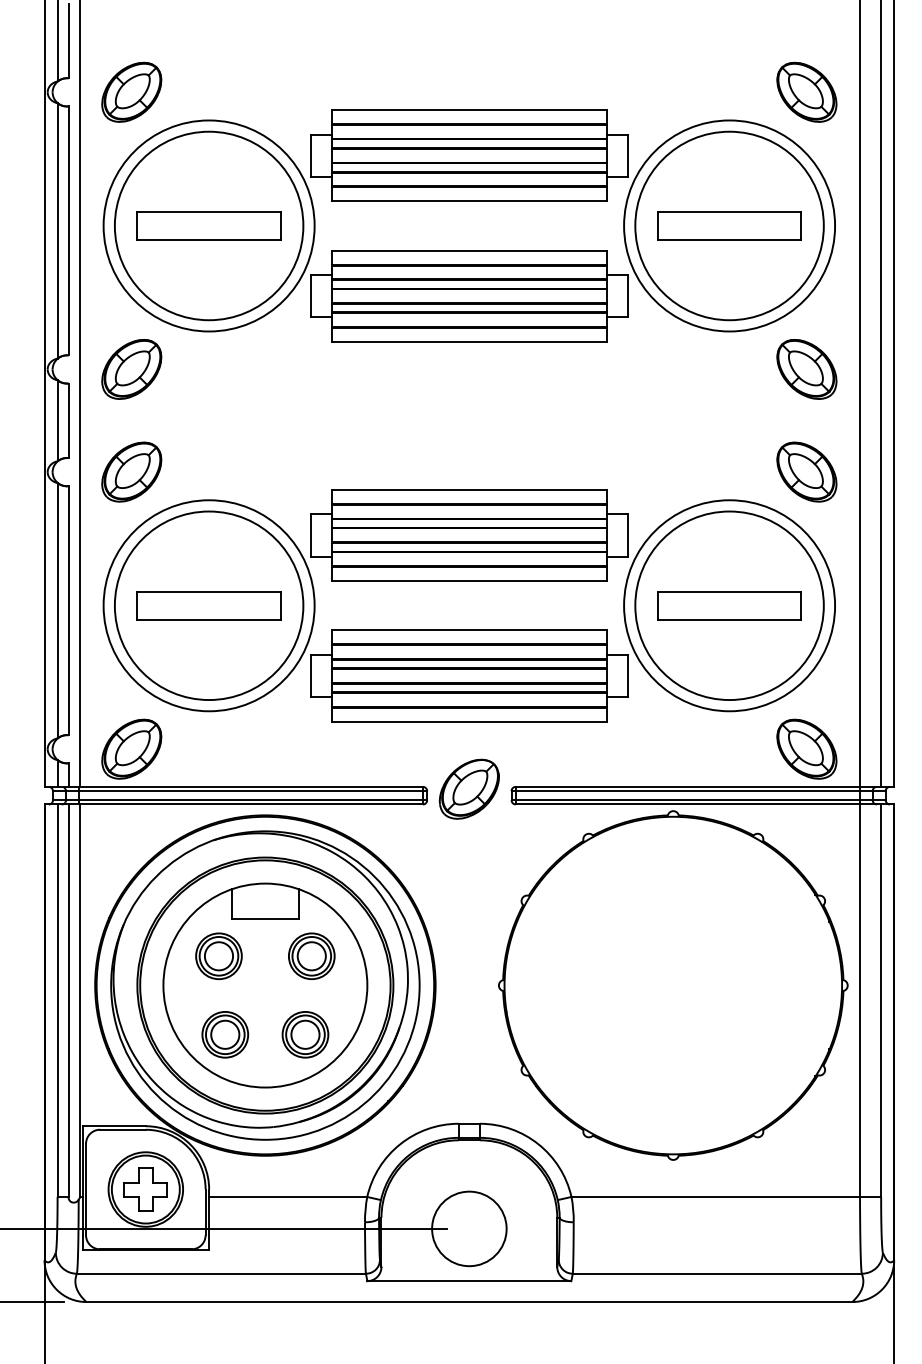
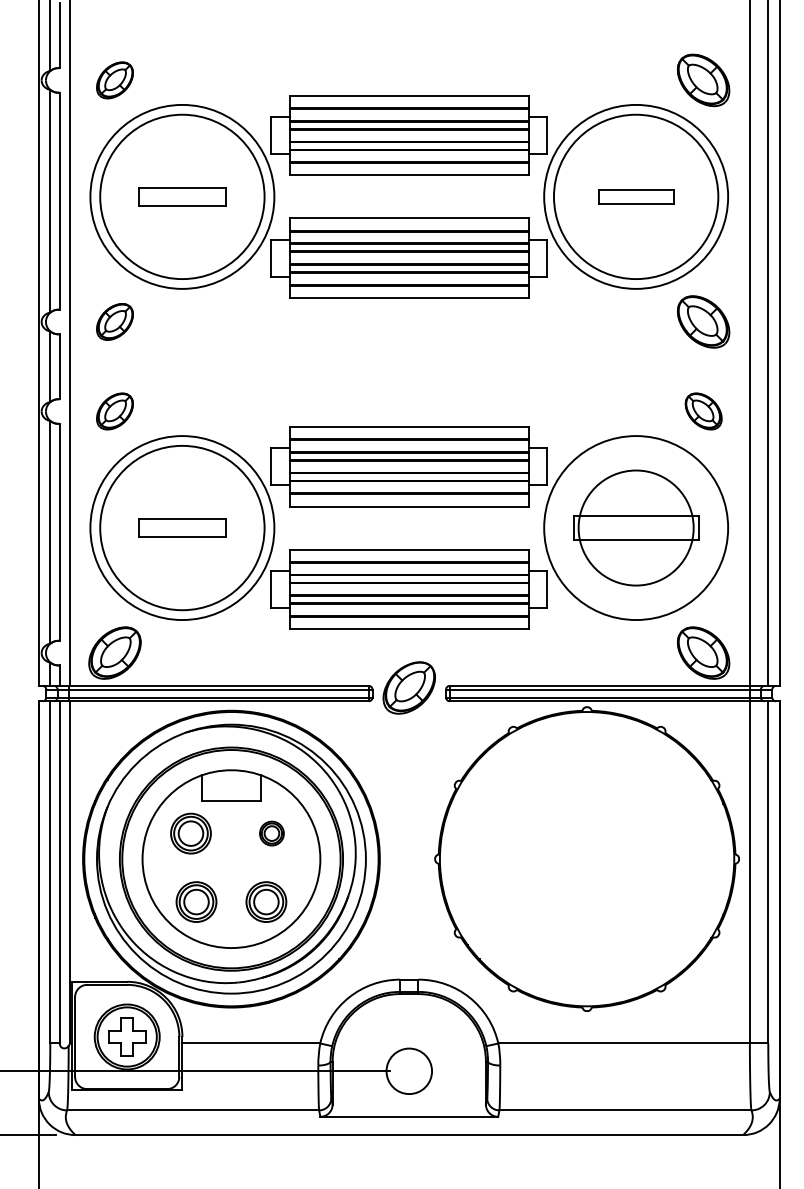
part: (131, 92) -> (114, 80), size x0.7
part: (209, 225) -> (182, 196), size x0.7
part: (729, 225) -> (636, 196), size x0.6
part: (131, 368) -> (114, 321), size x0.7
part: (131, 472) -> (114, 411), size x0.7
part: (806, 472) -> (703, 411), size x0.7
part: (209, 605) -> (182, 527), size x0.7
circle: (728, 605) -> (635, 527), size x0.7
part: (311, 956) -> (271, 833), size x0.6
circle: (468, 1227) -> (408, 1070), size x0.7

